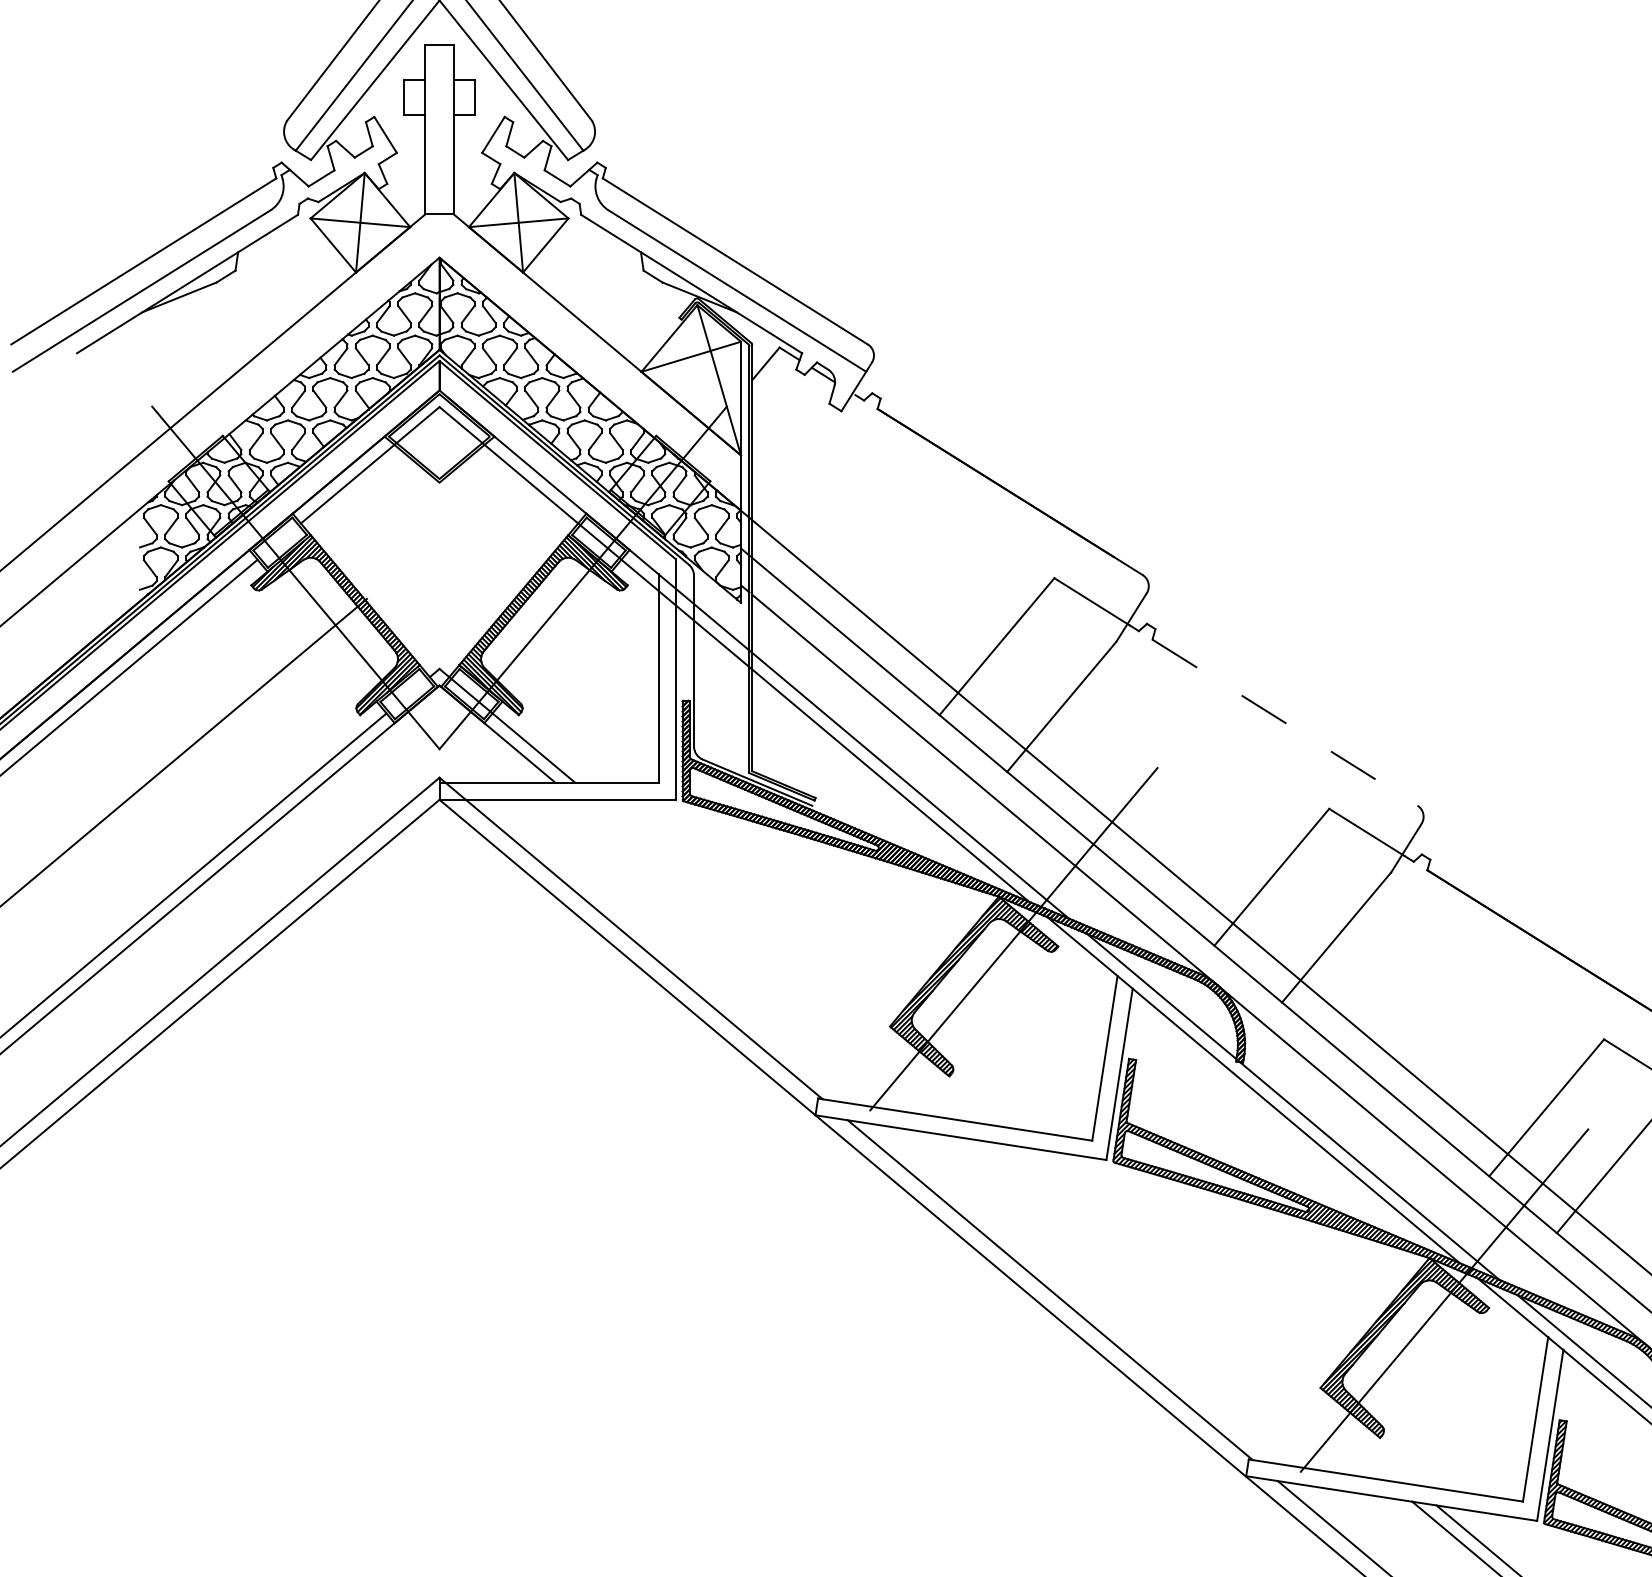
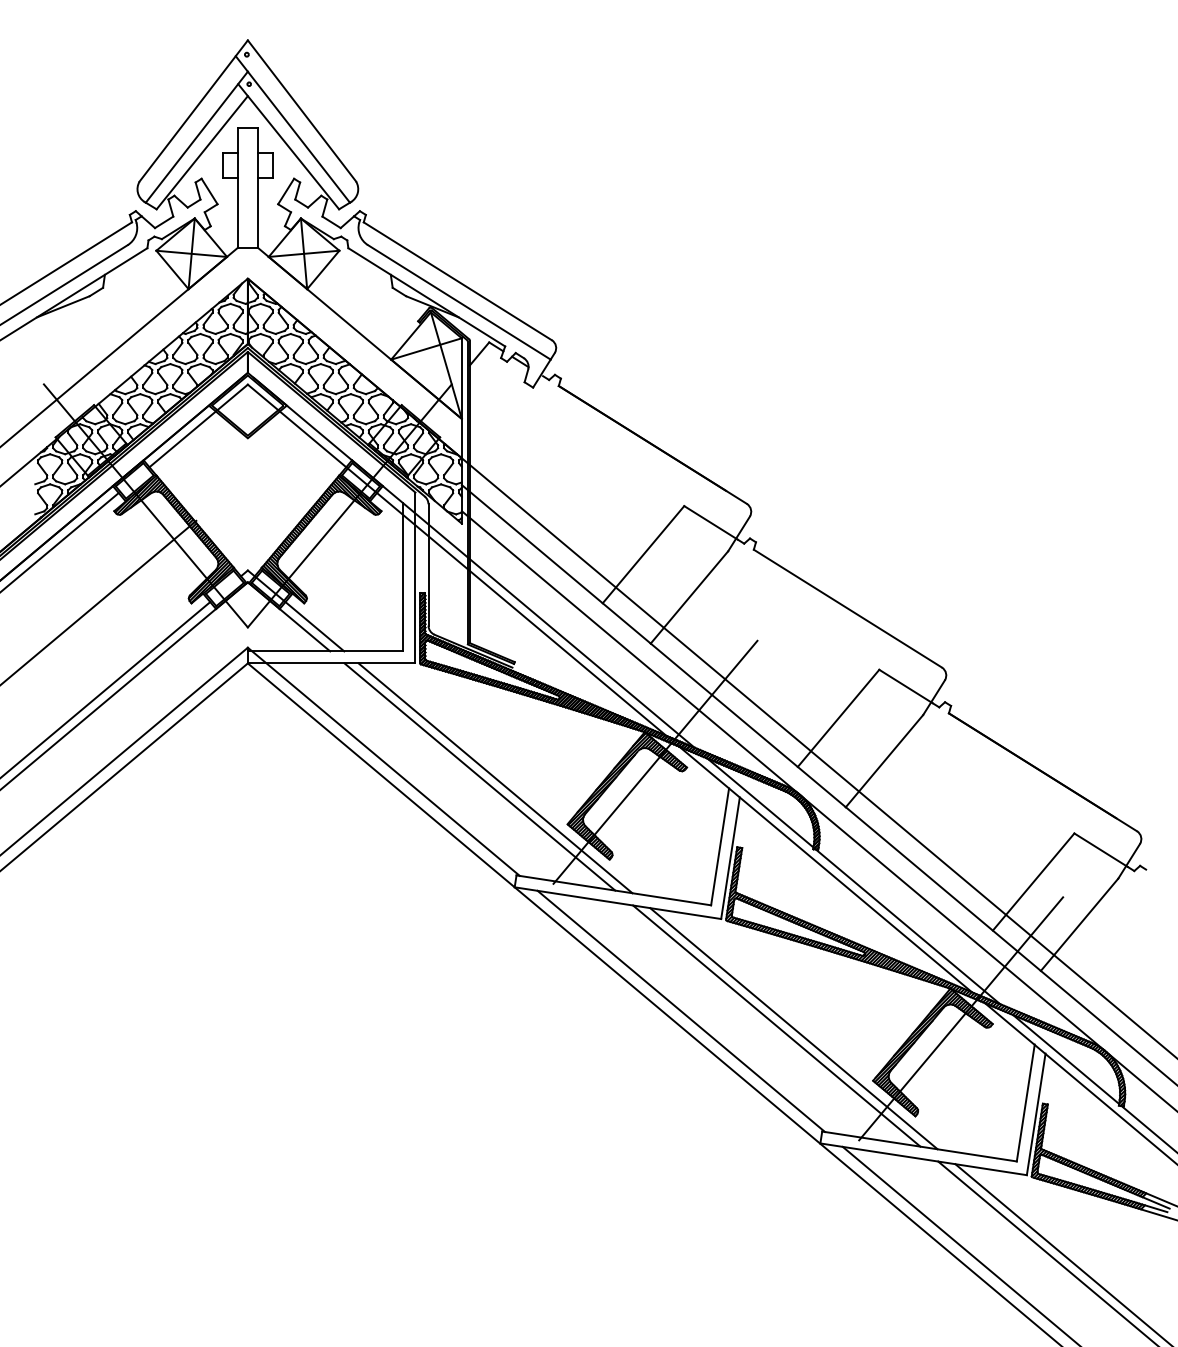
line: (1284, 722) -> (847, 608), dashed -> solid
line: (765, 959) -> (479, 776), added
line: (788, 962) -> (495, 778), added
line: (1184, 1310) -> (776, 1025), added
line: (1208, 1314) -> (793, 1028), added

